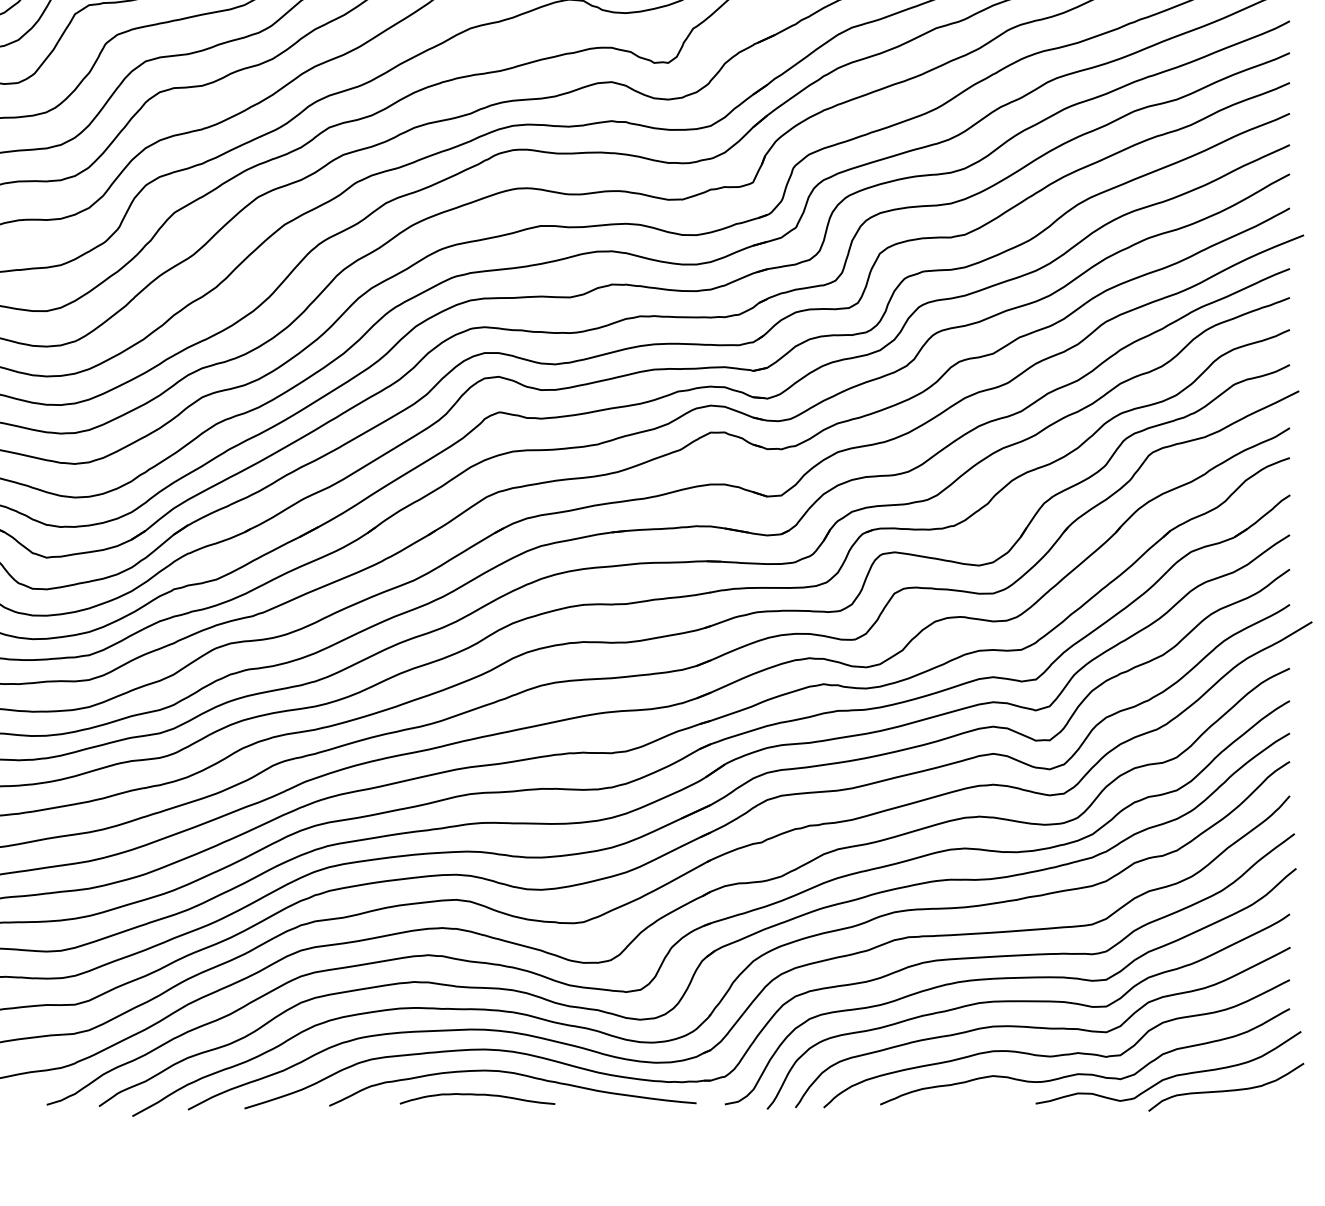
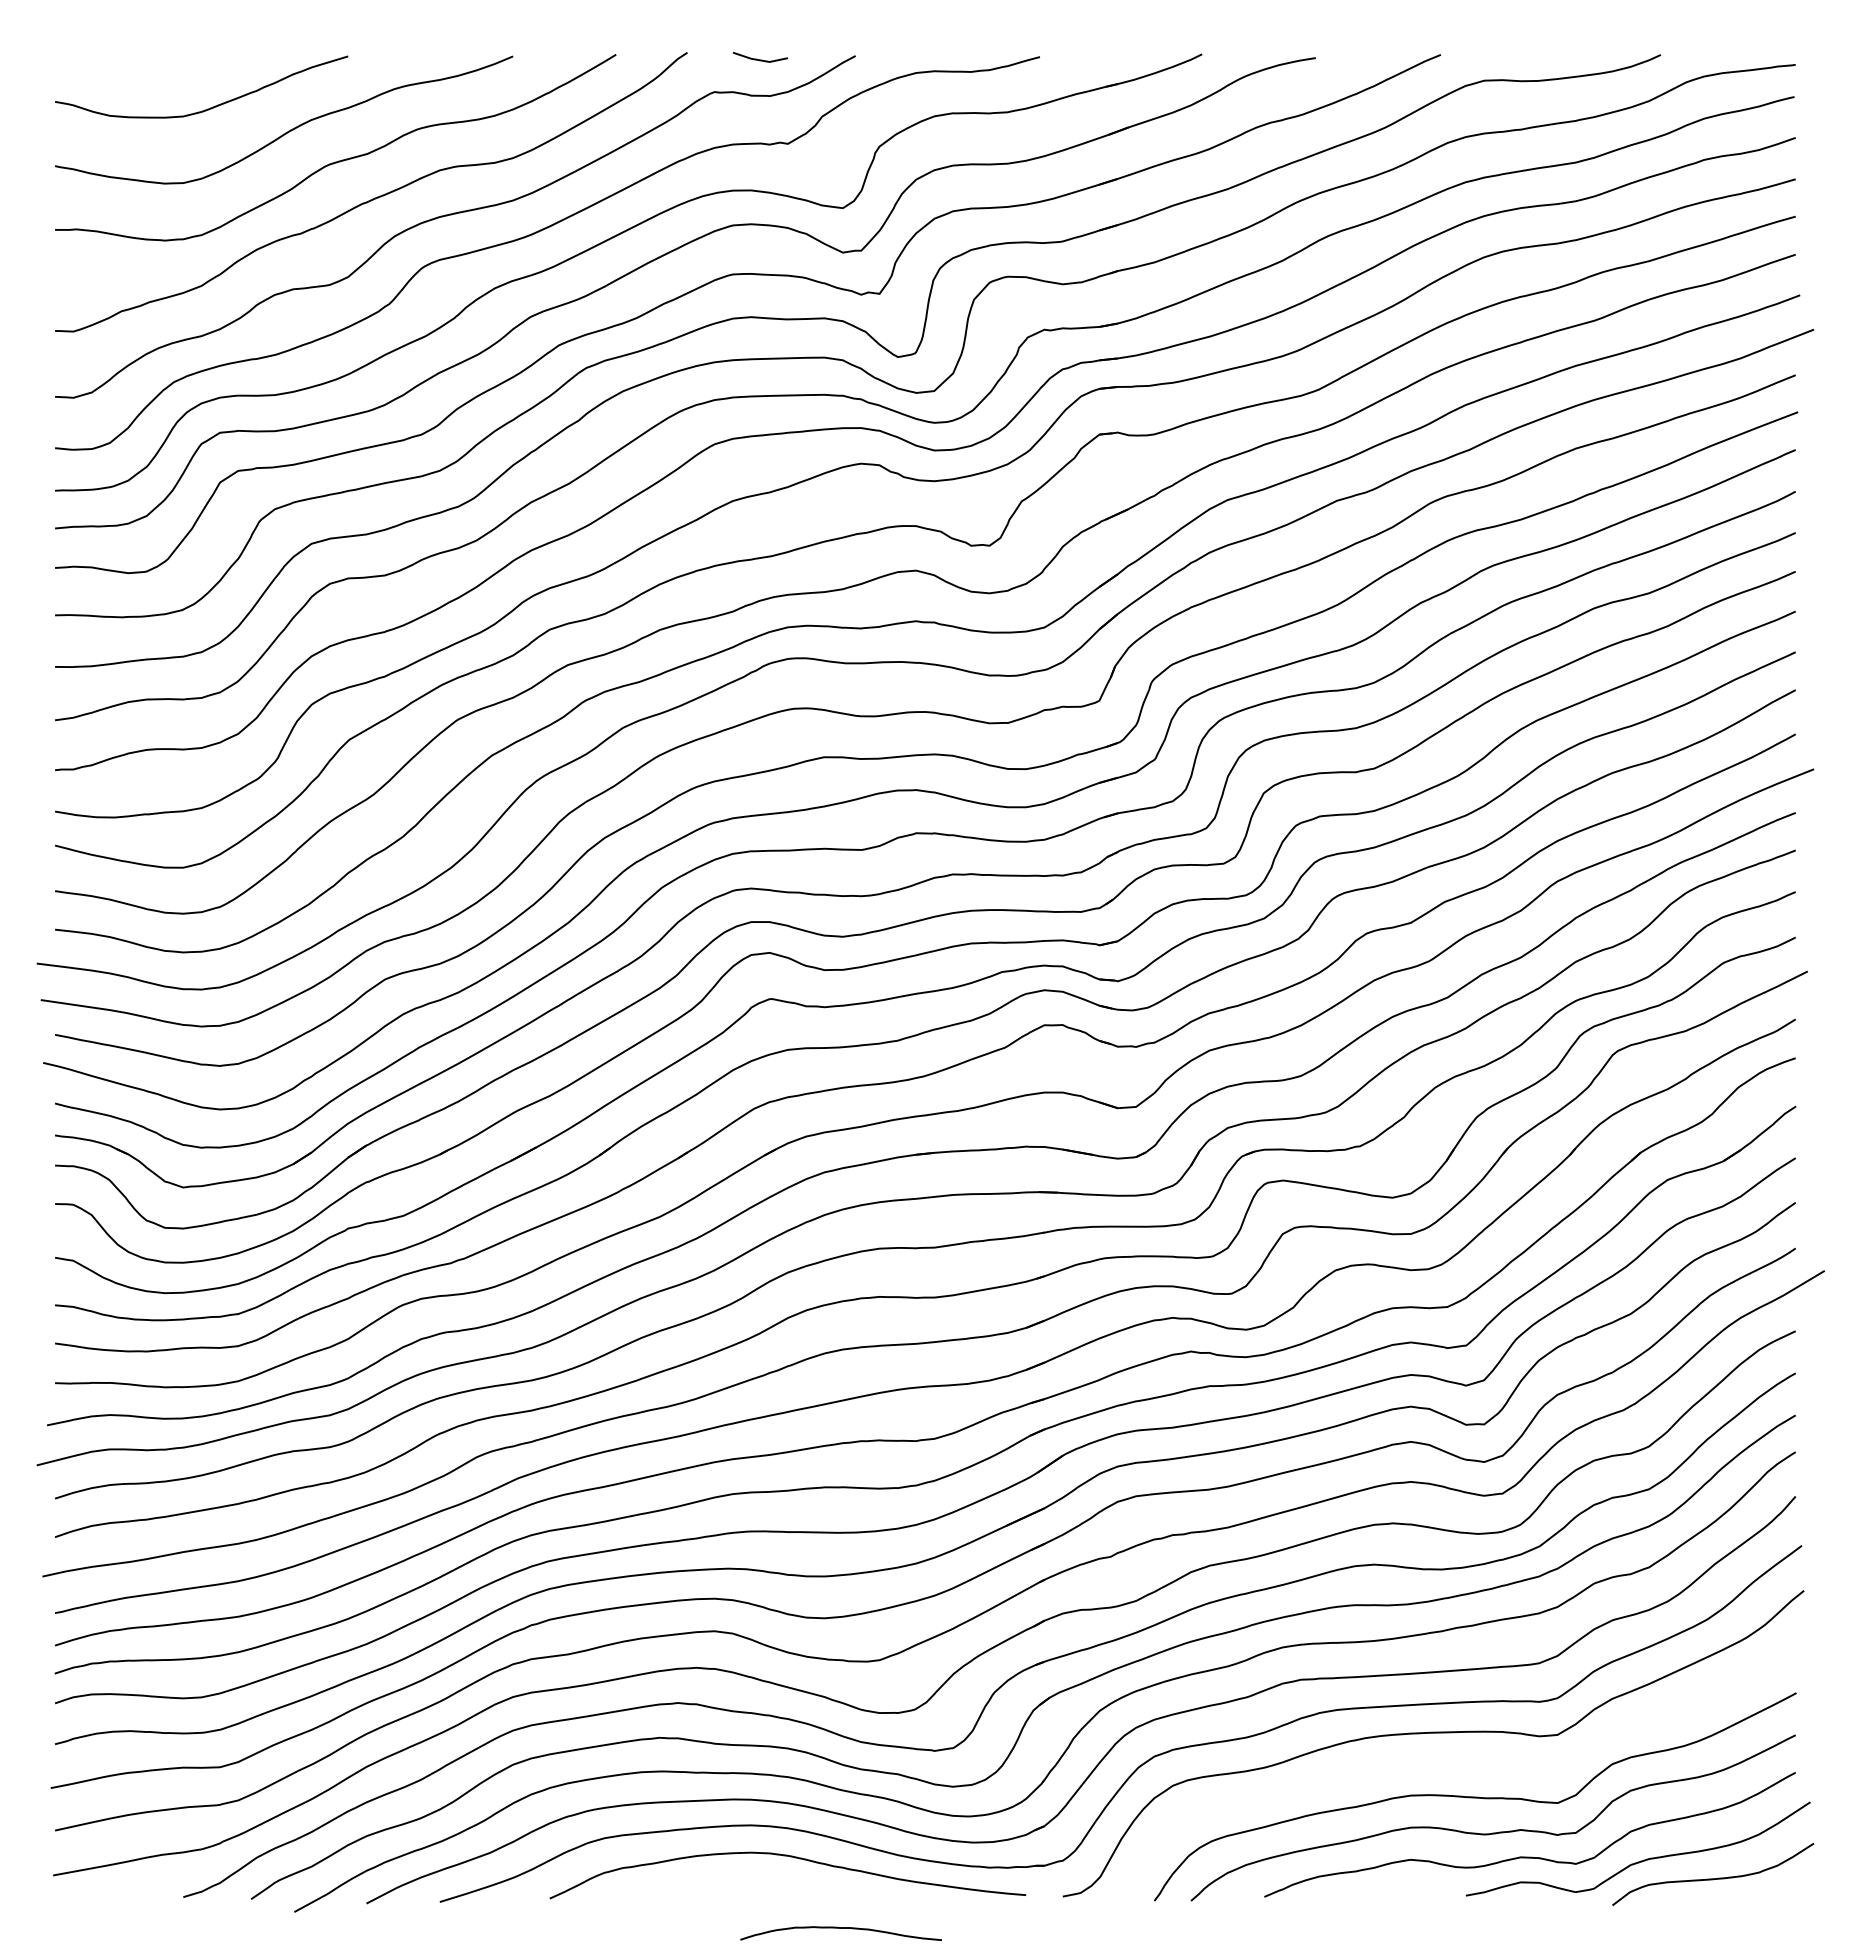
curve: (1028, 1001) -> (1456, 1763), removed
curve: (477, 1095) -> (840, 1928), moved

